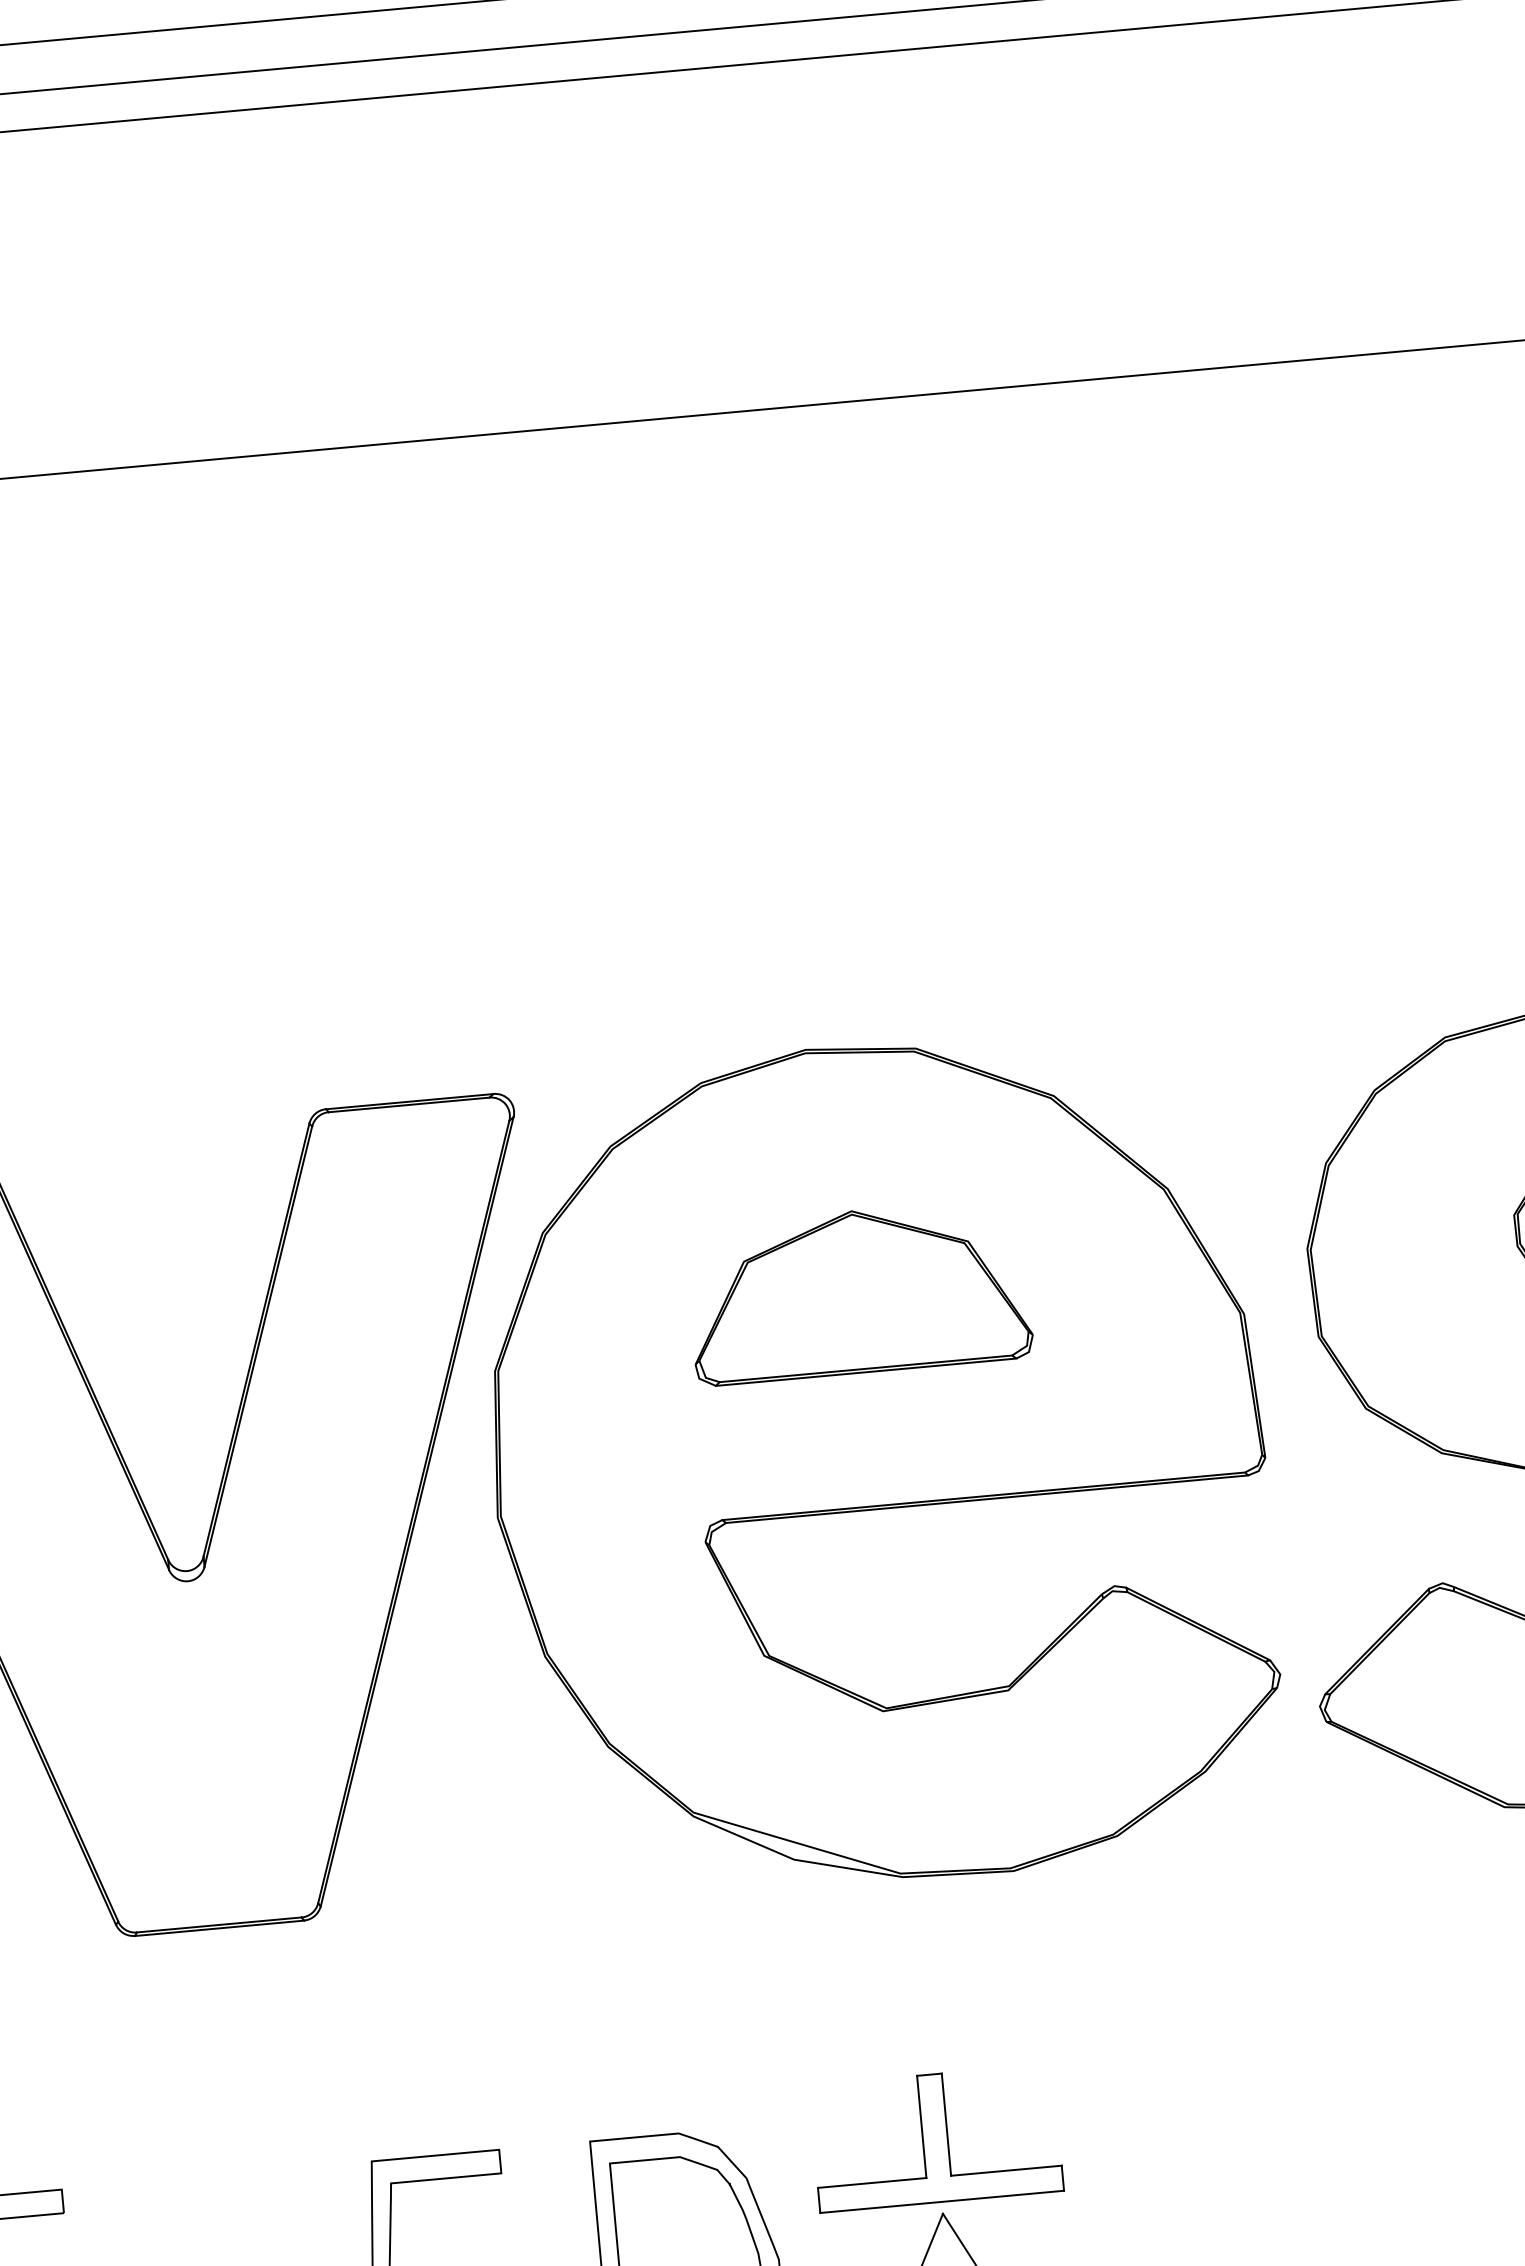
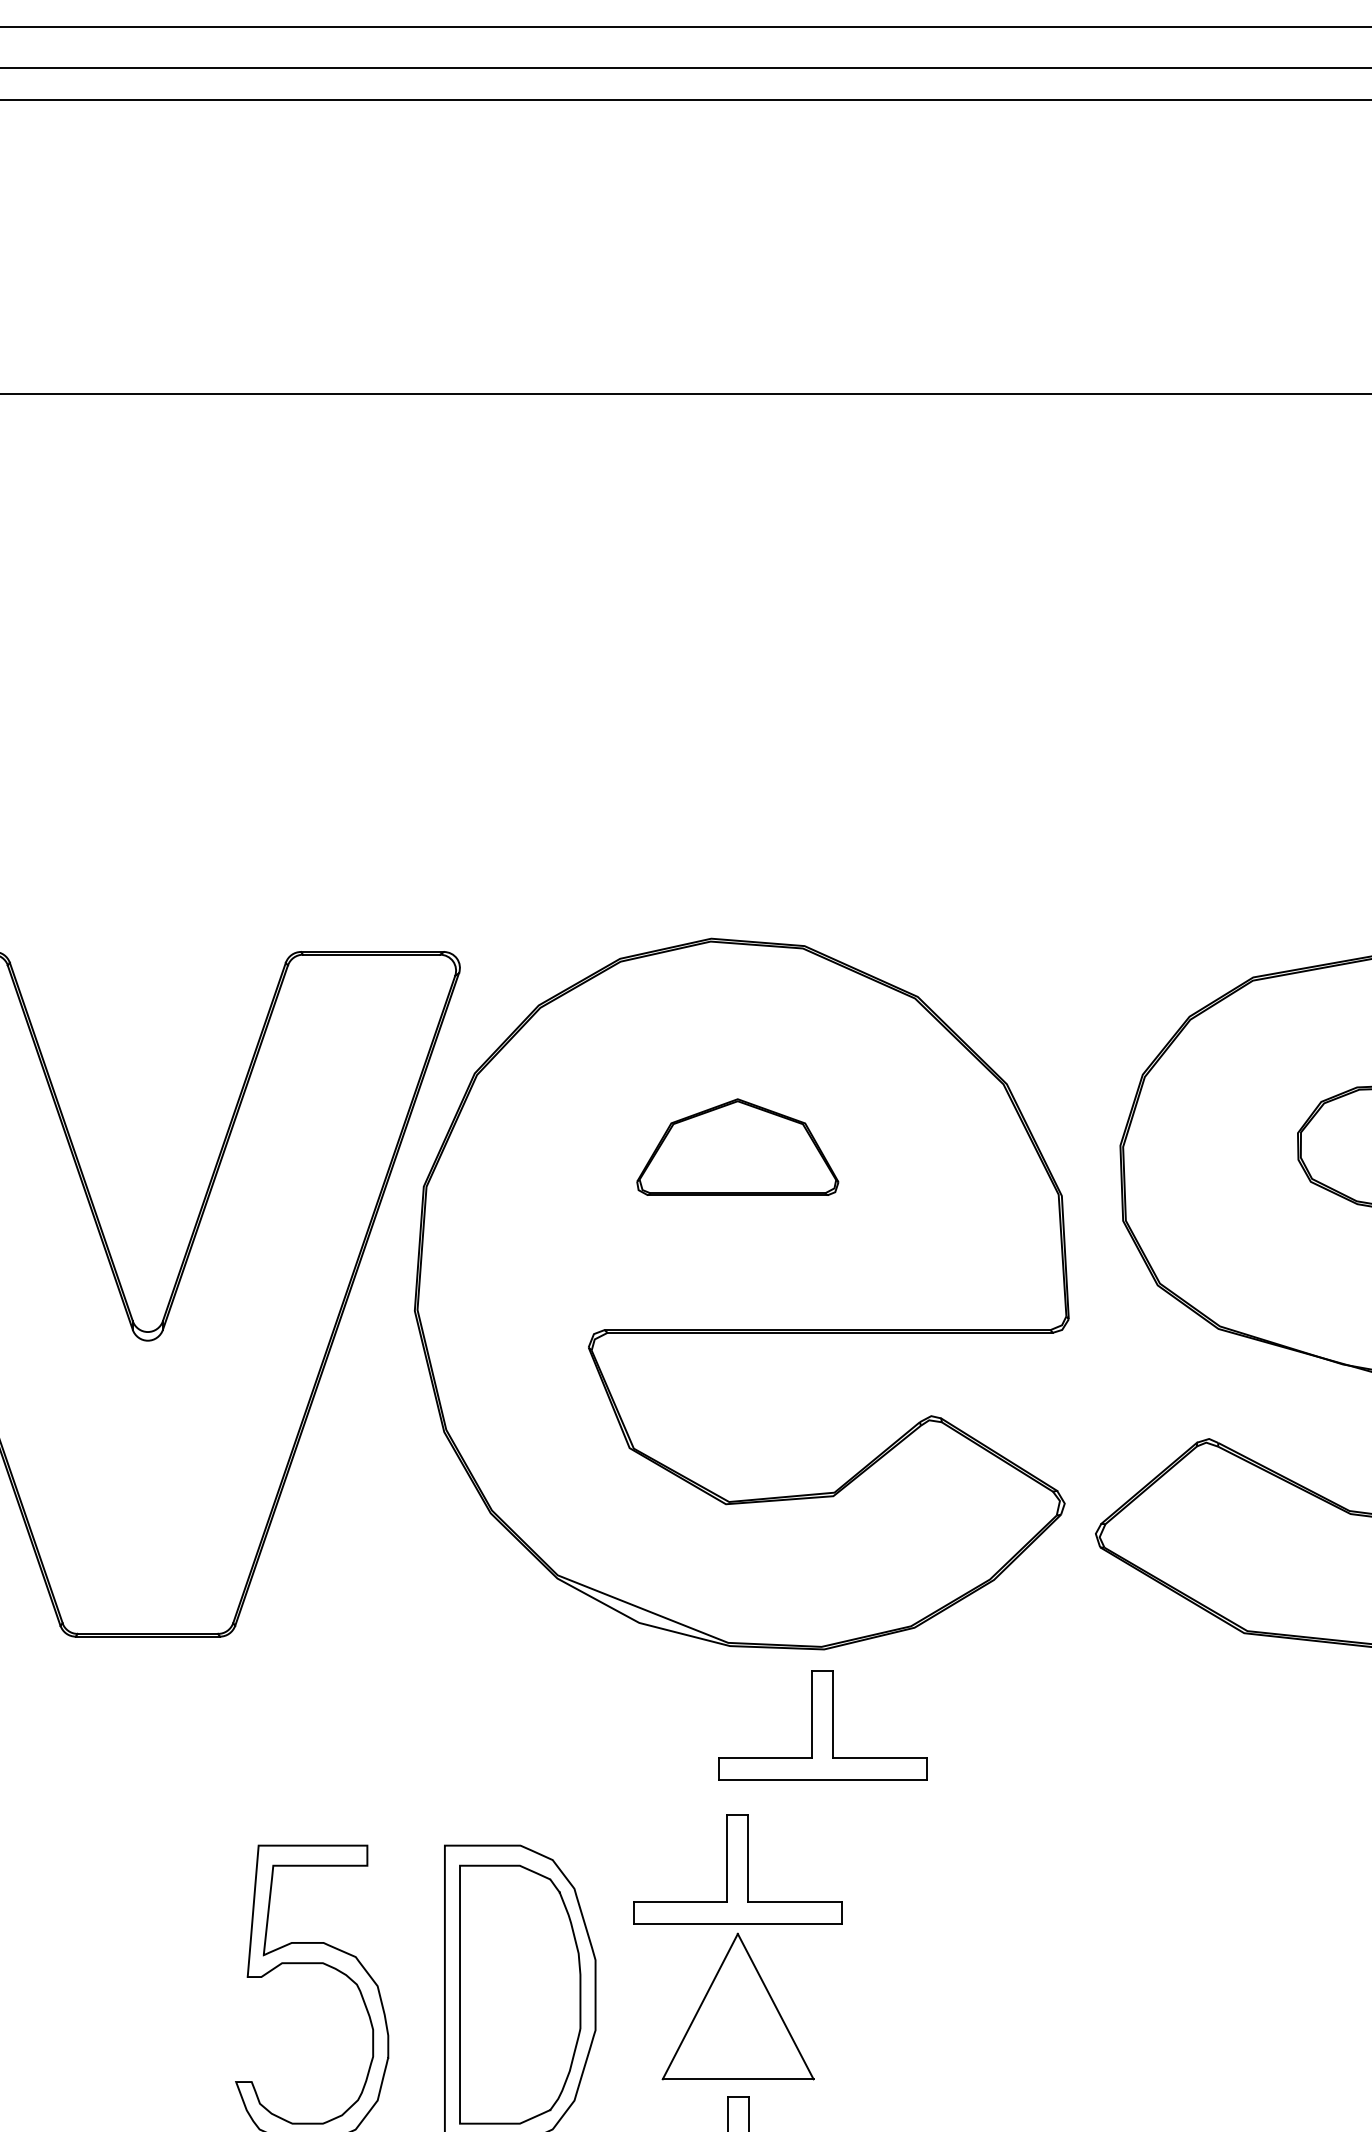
part: (858, 1290) -> (737, 1146), size x0.7
part: (1019, 1960) -> (822, 1725), added

